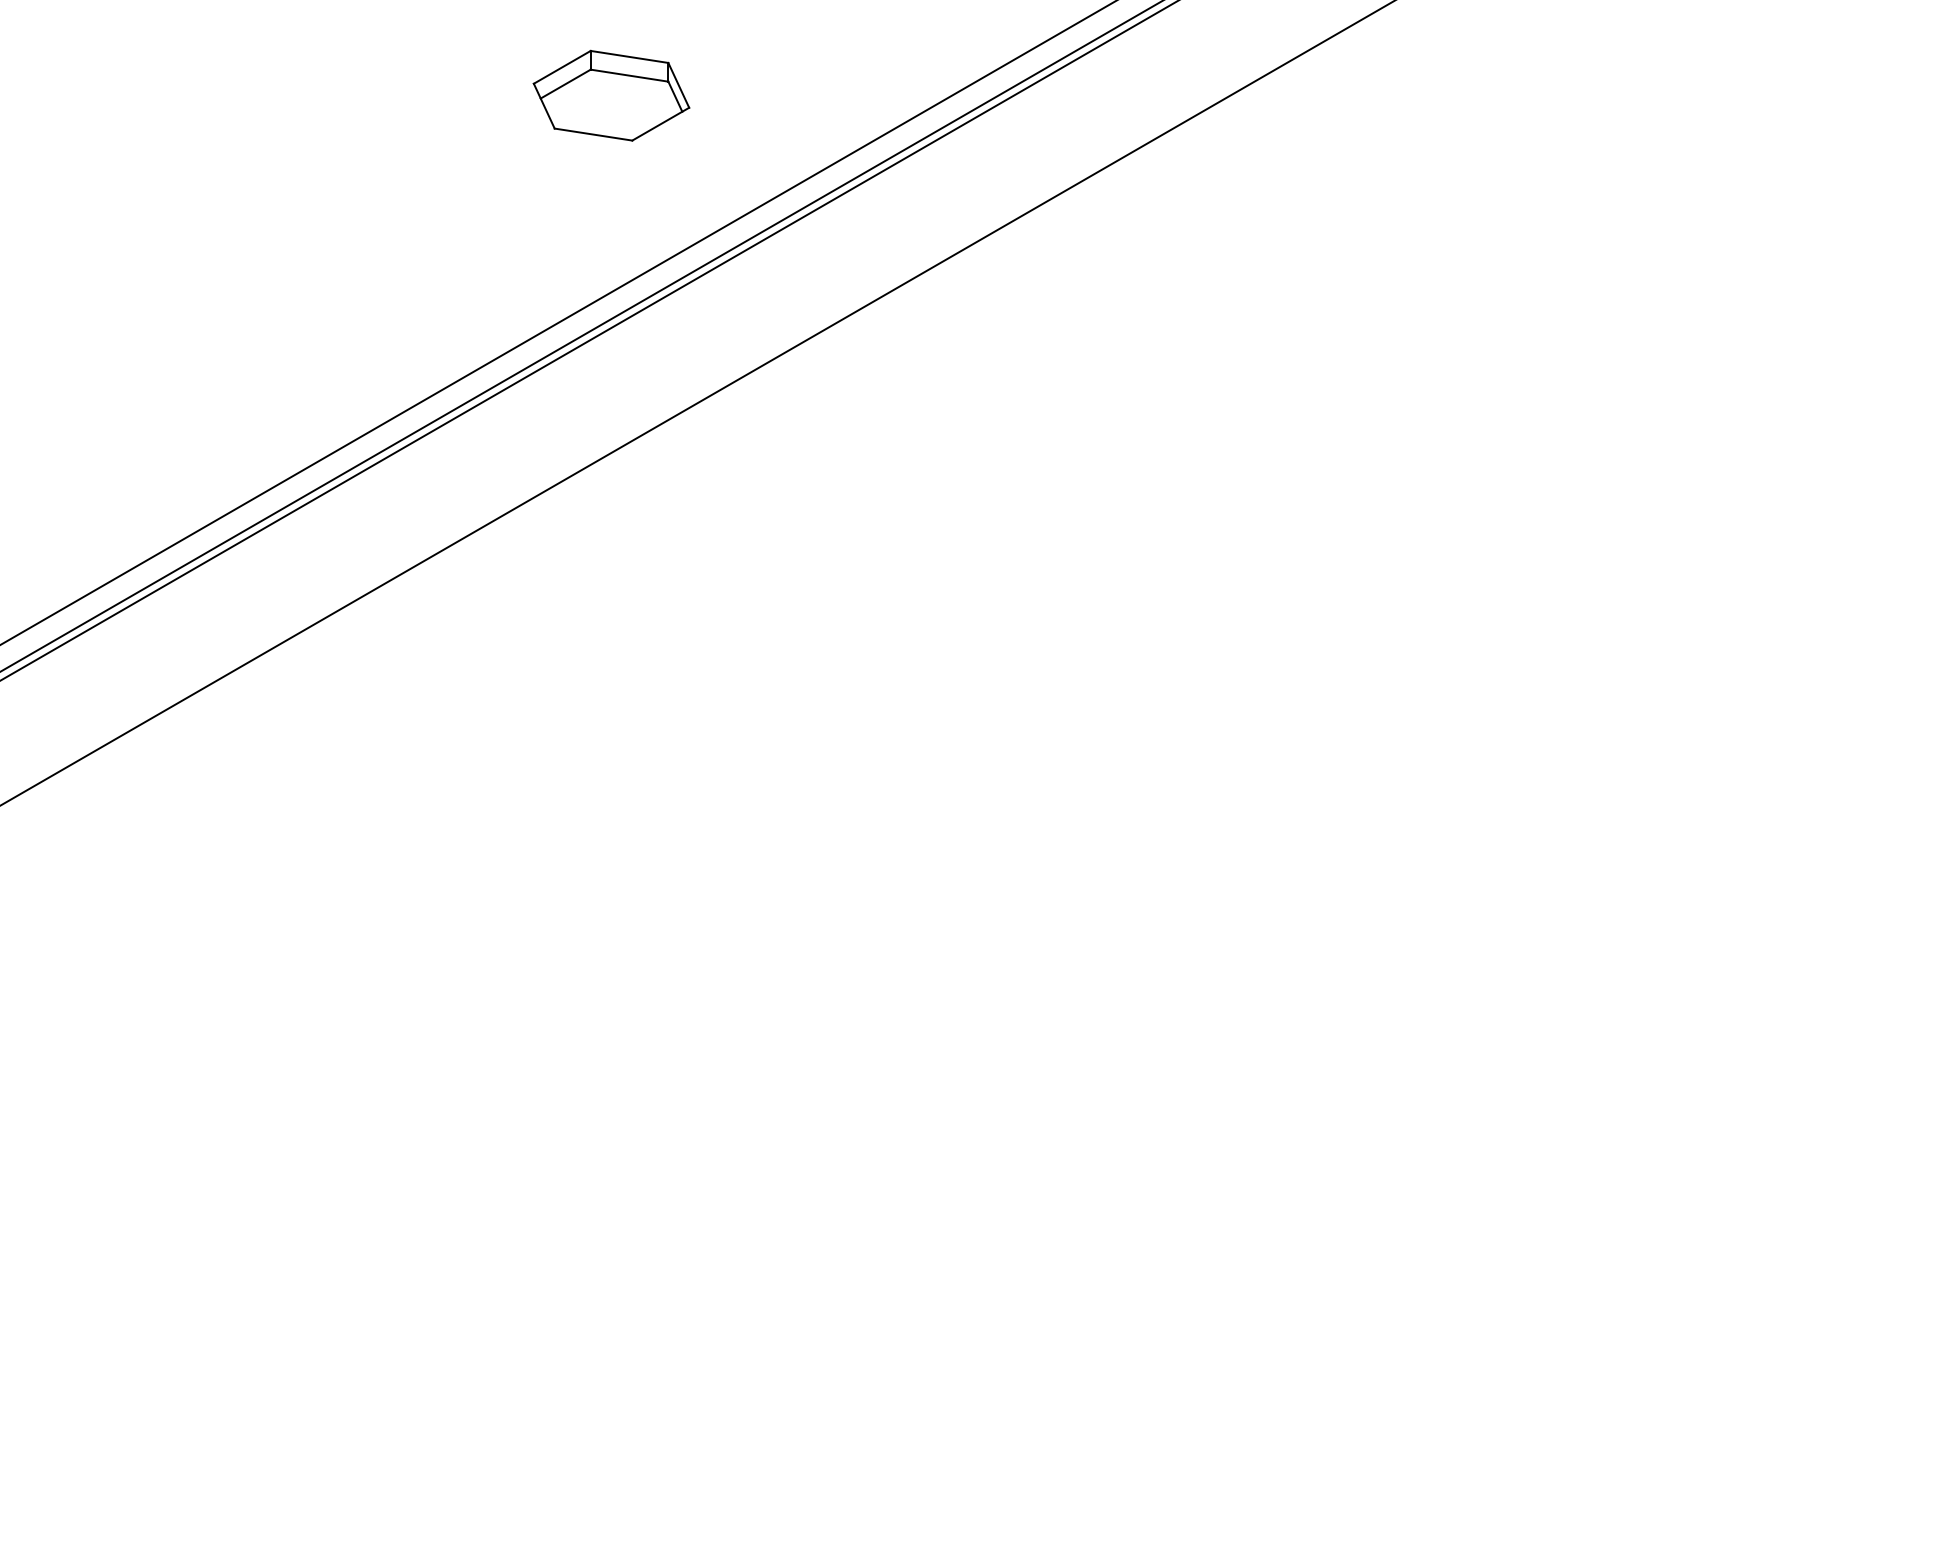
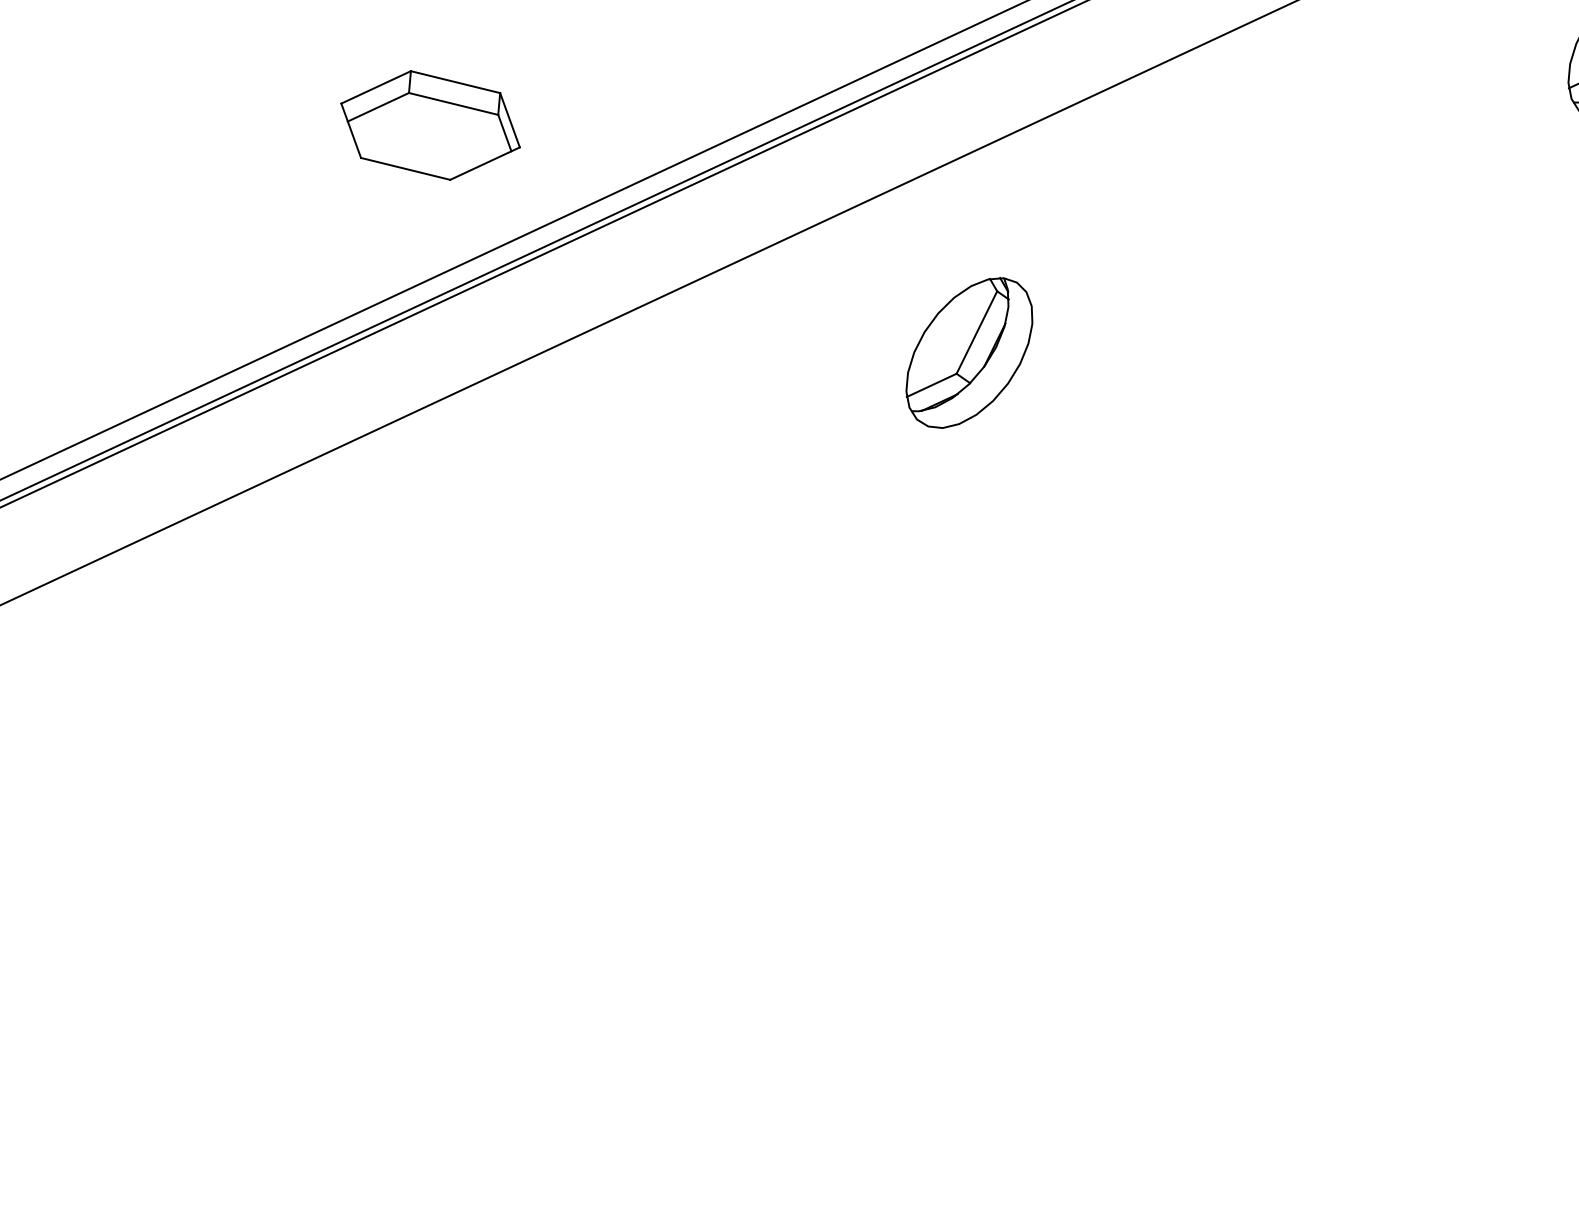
part: (611, 95) -> (430, 125), size x1.43
part: (1291, 314) -> (969, 352), added

